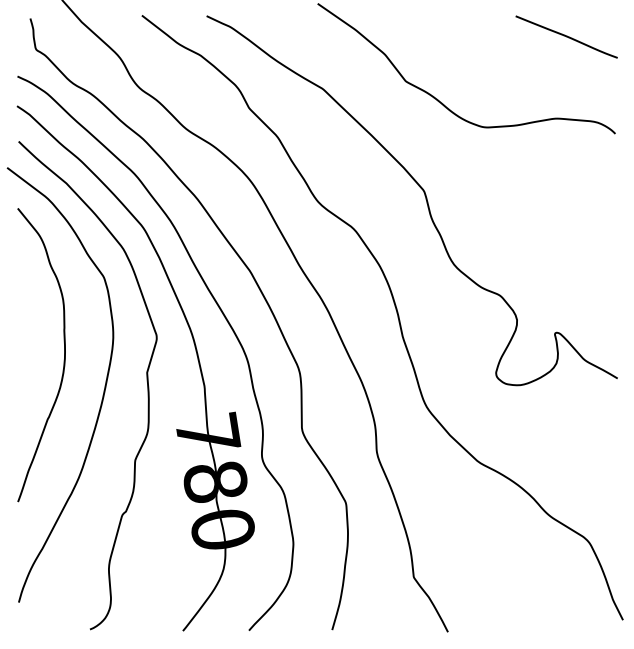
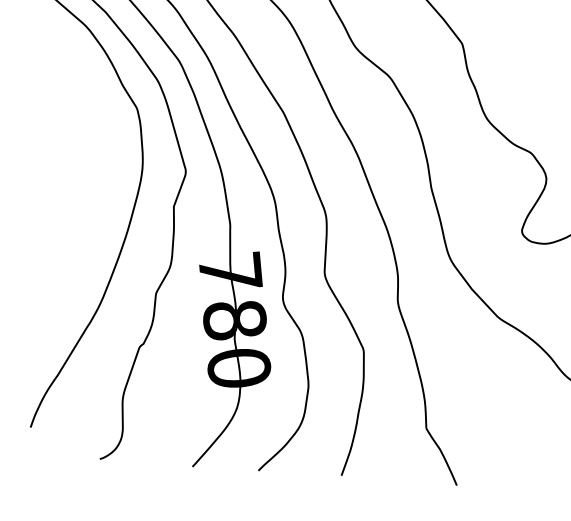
curve: (63, 360) -> (91, 188), removed

